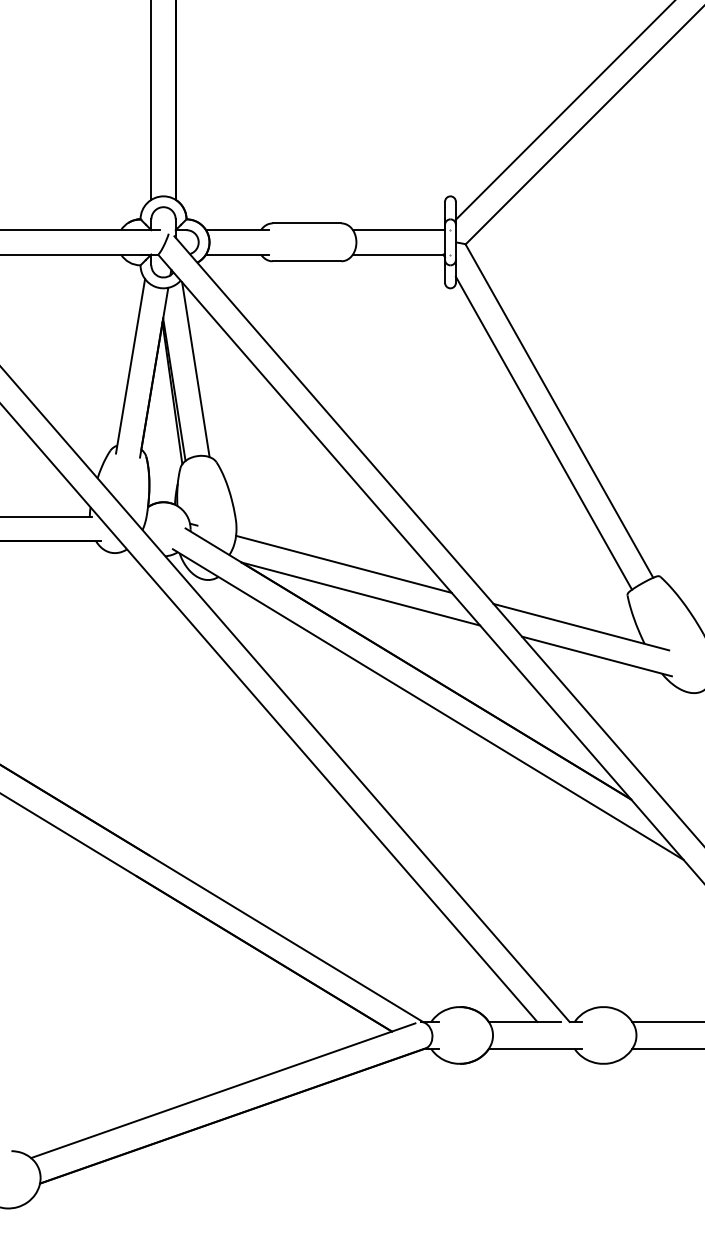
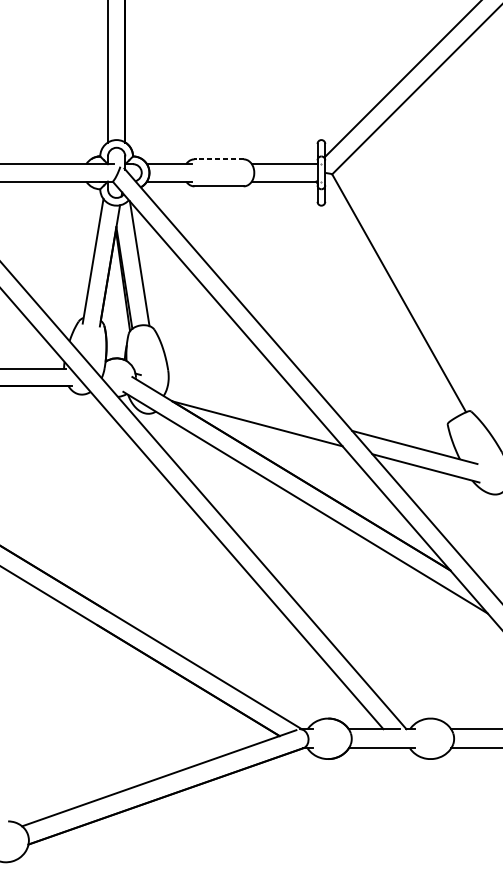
line: (306, 223) -> (218, 159), solid -> dashed
line: (543, 432) -> (387, 308), removed
line: (343, 563) -> (245, 402), removed

